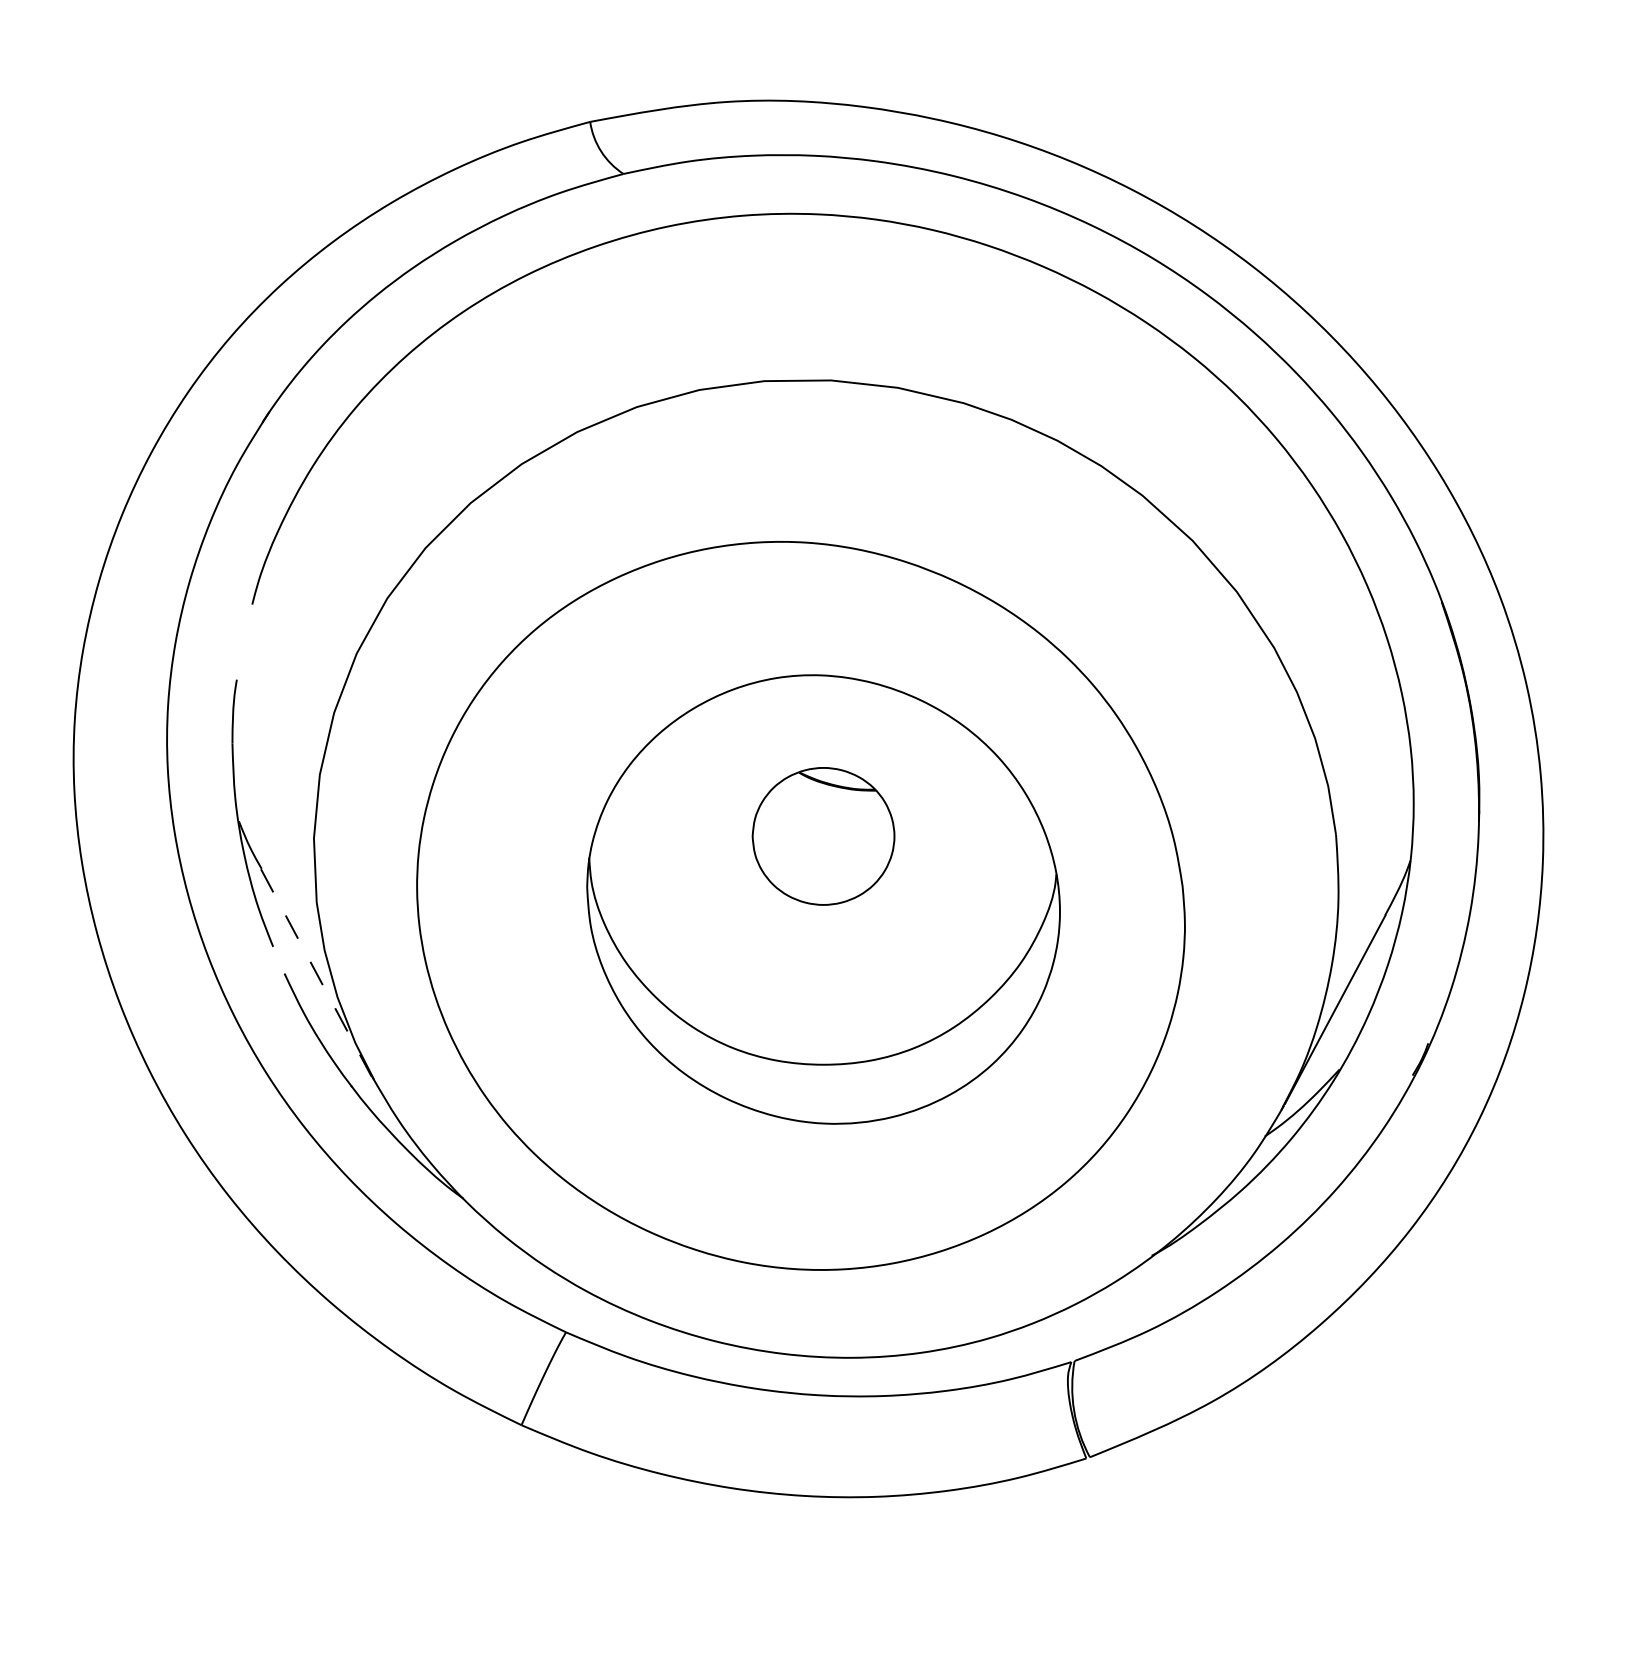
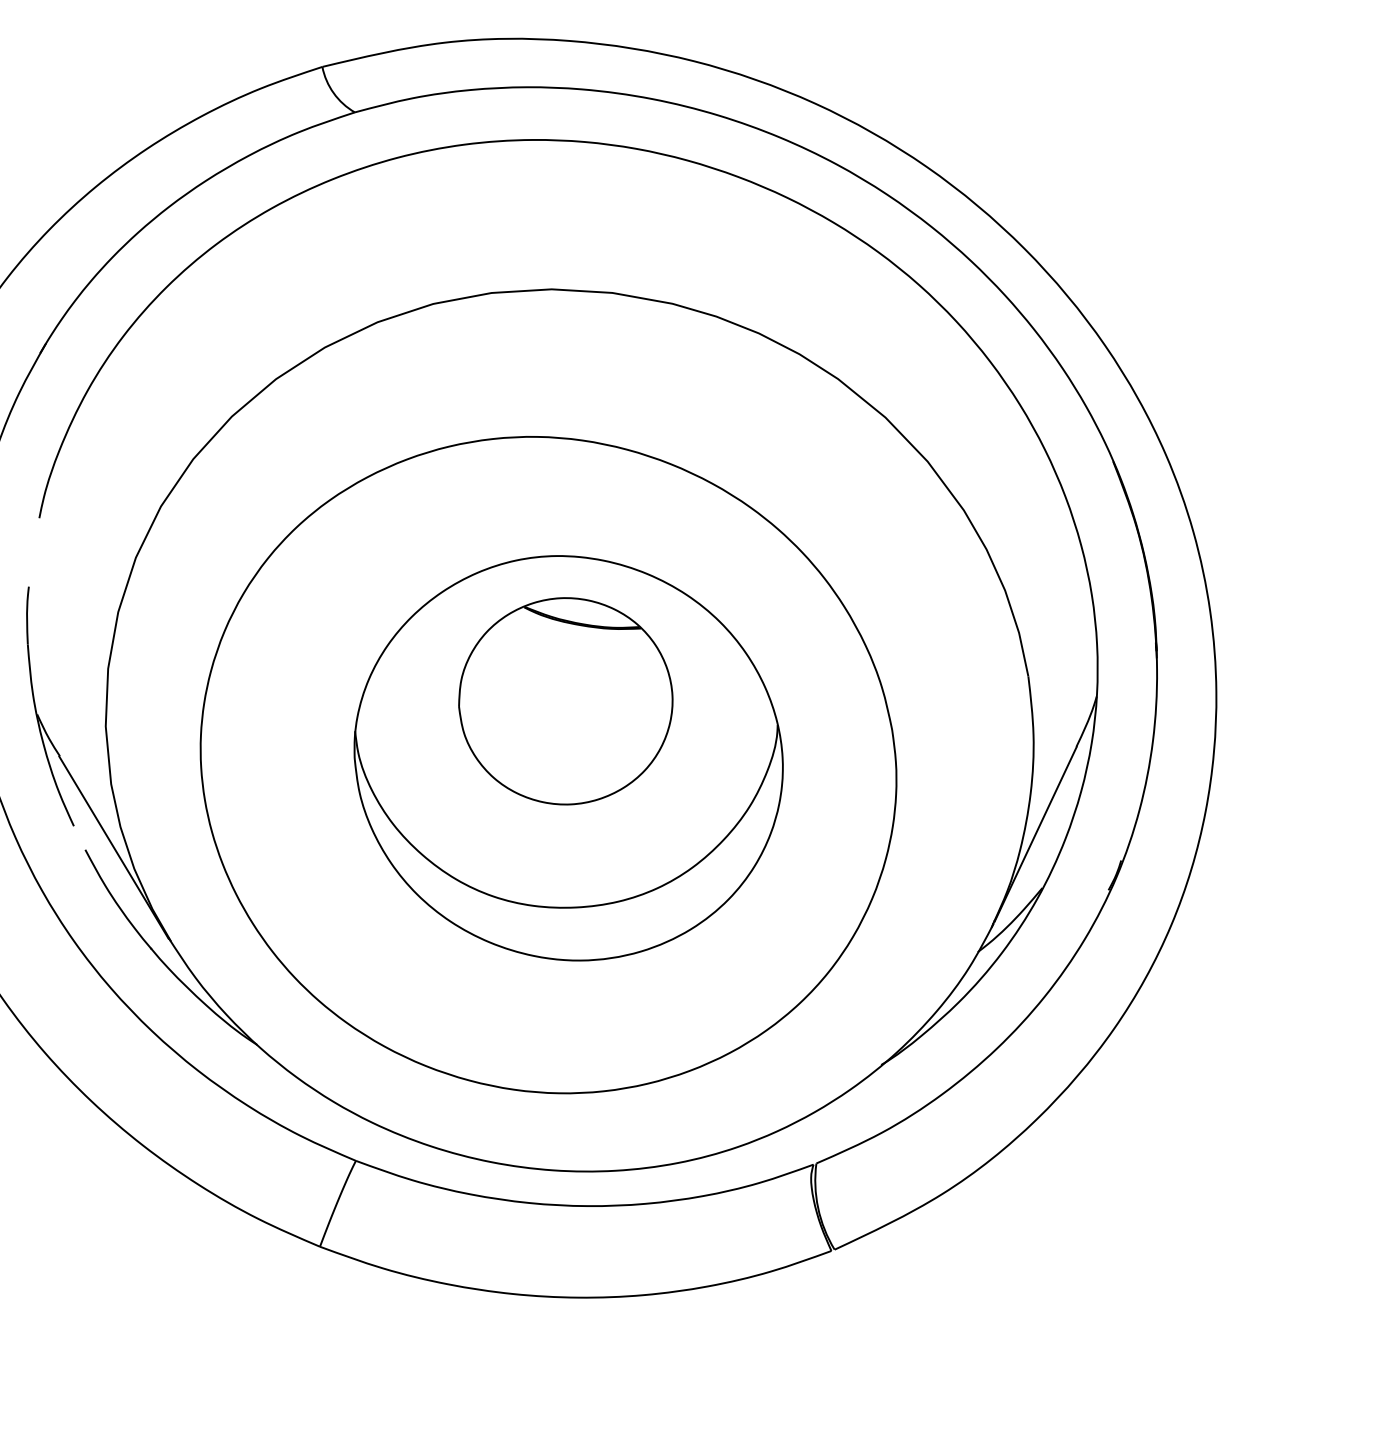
part: (823, 836) -> (565, 701), size x1.67
line: (316, 973) -> (114, 848), dashed -> solid

